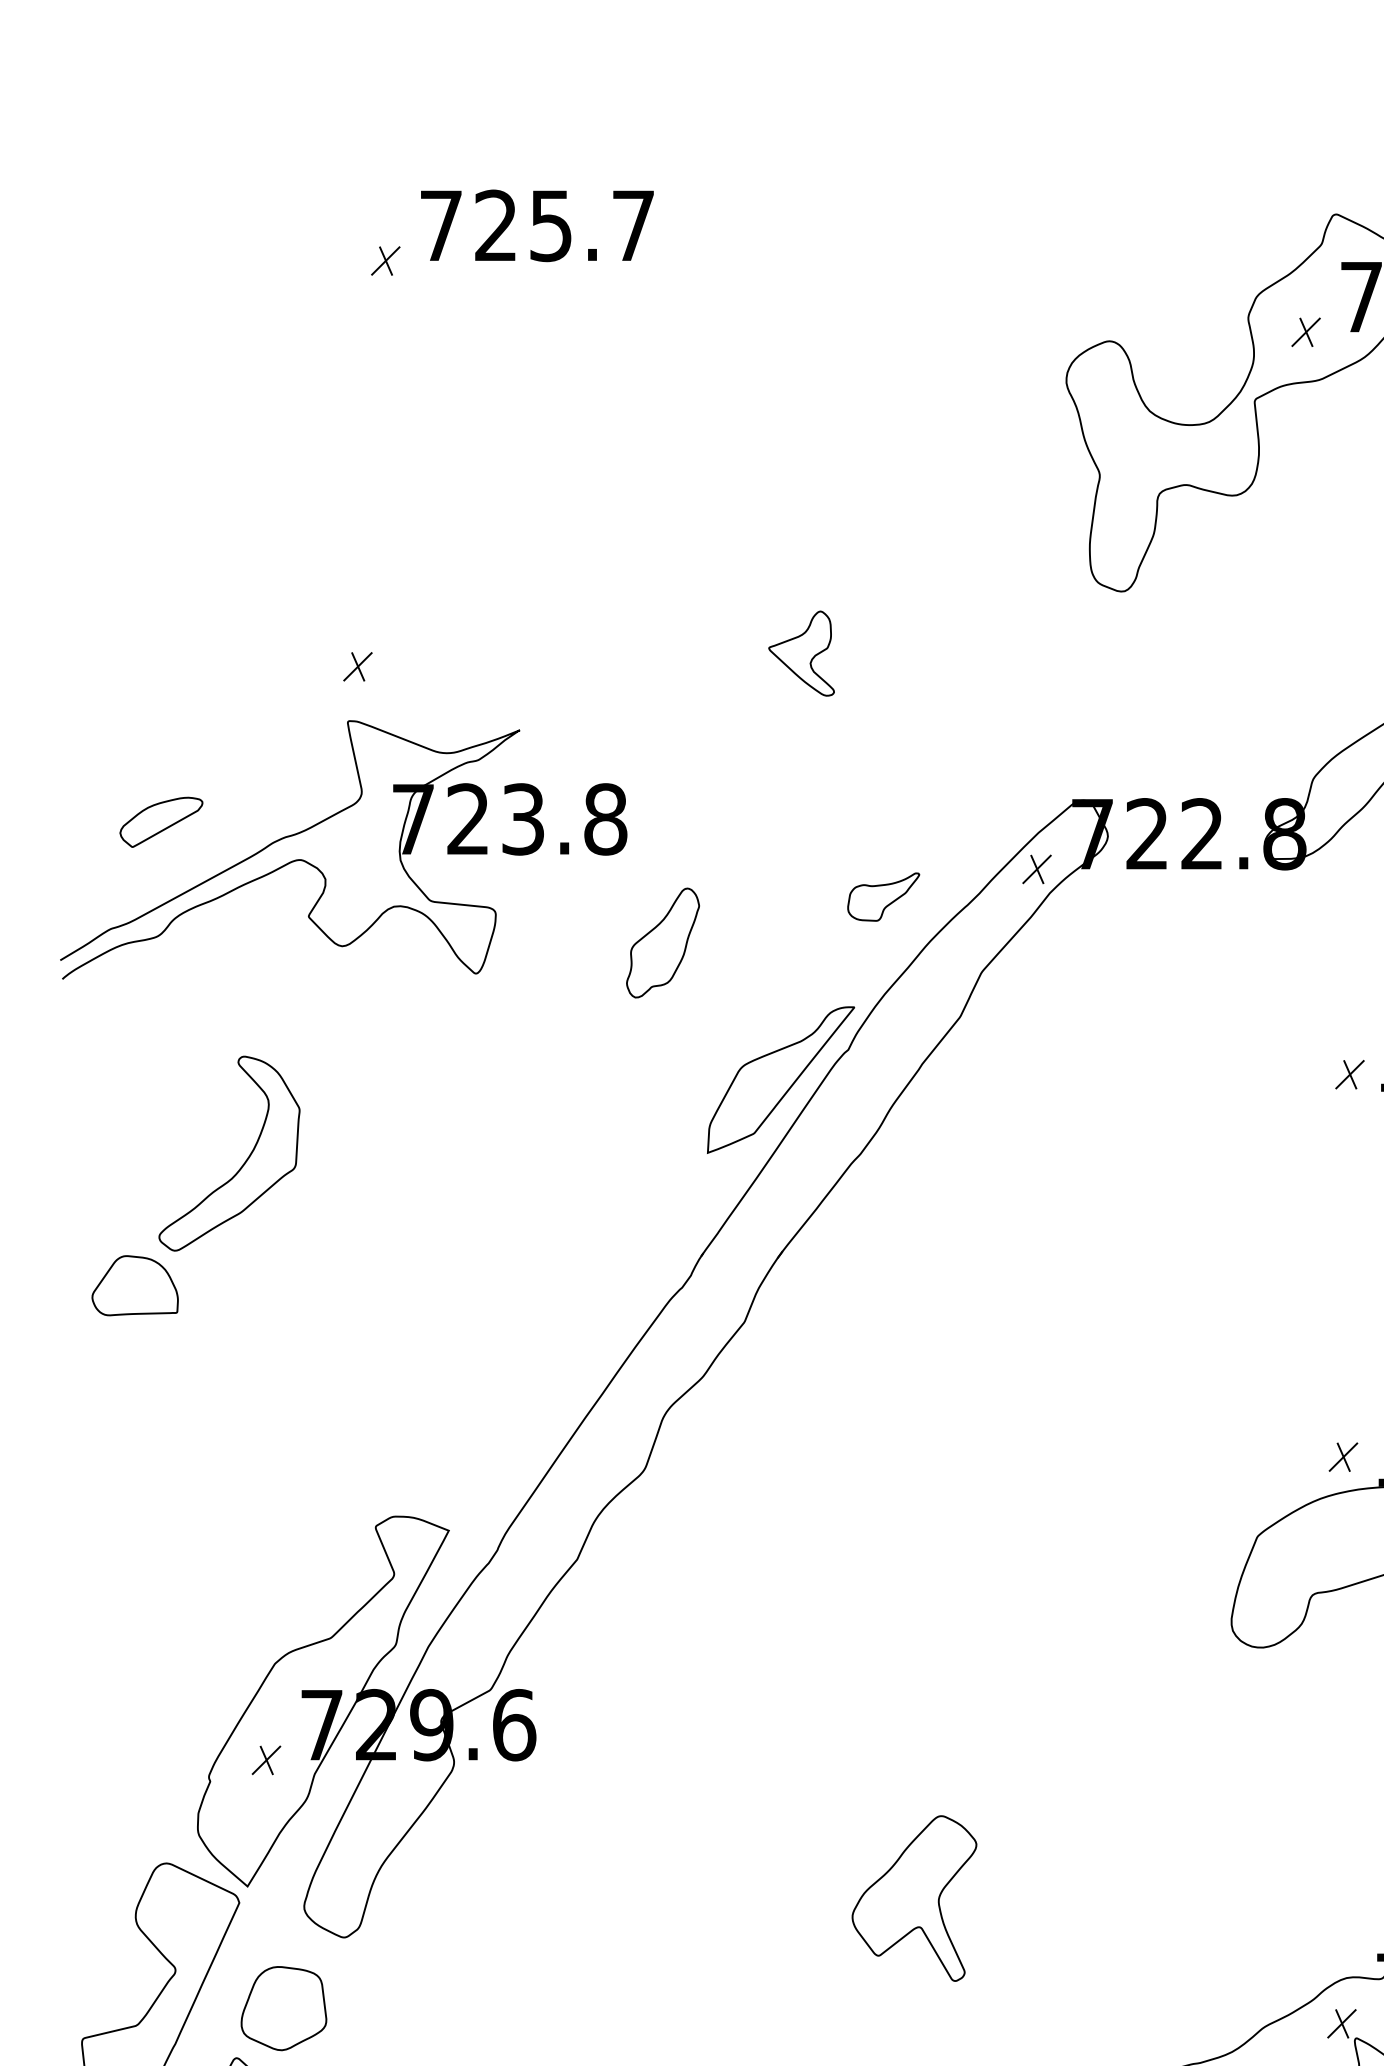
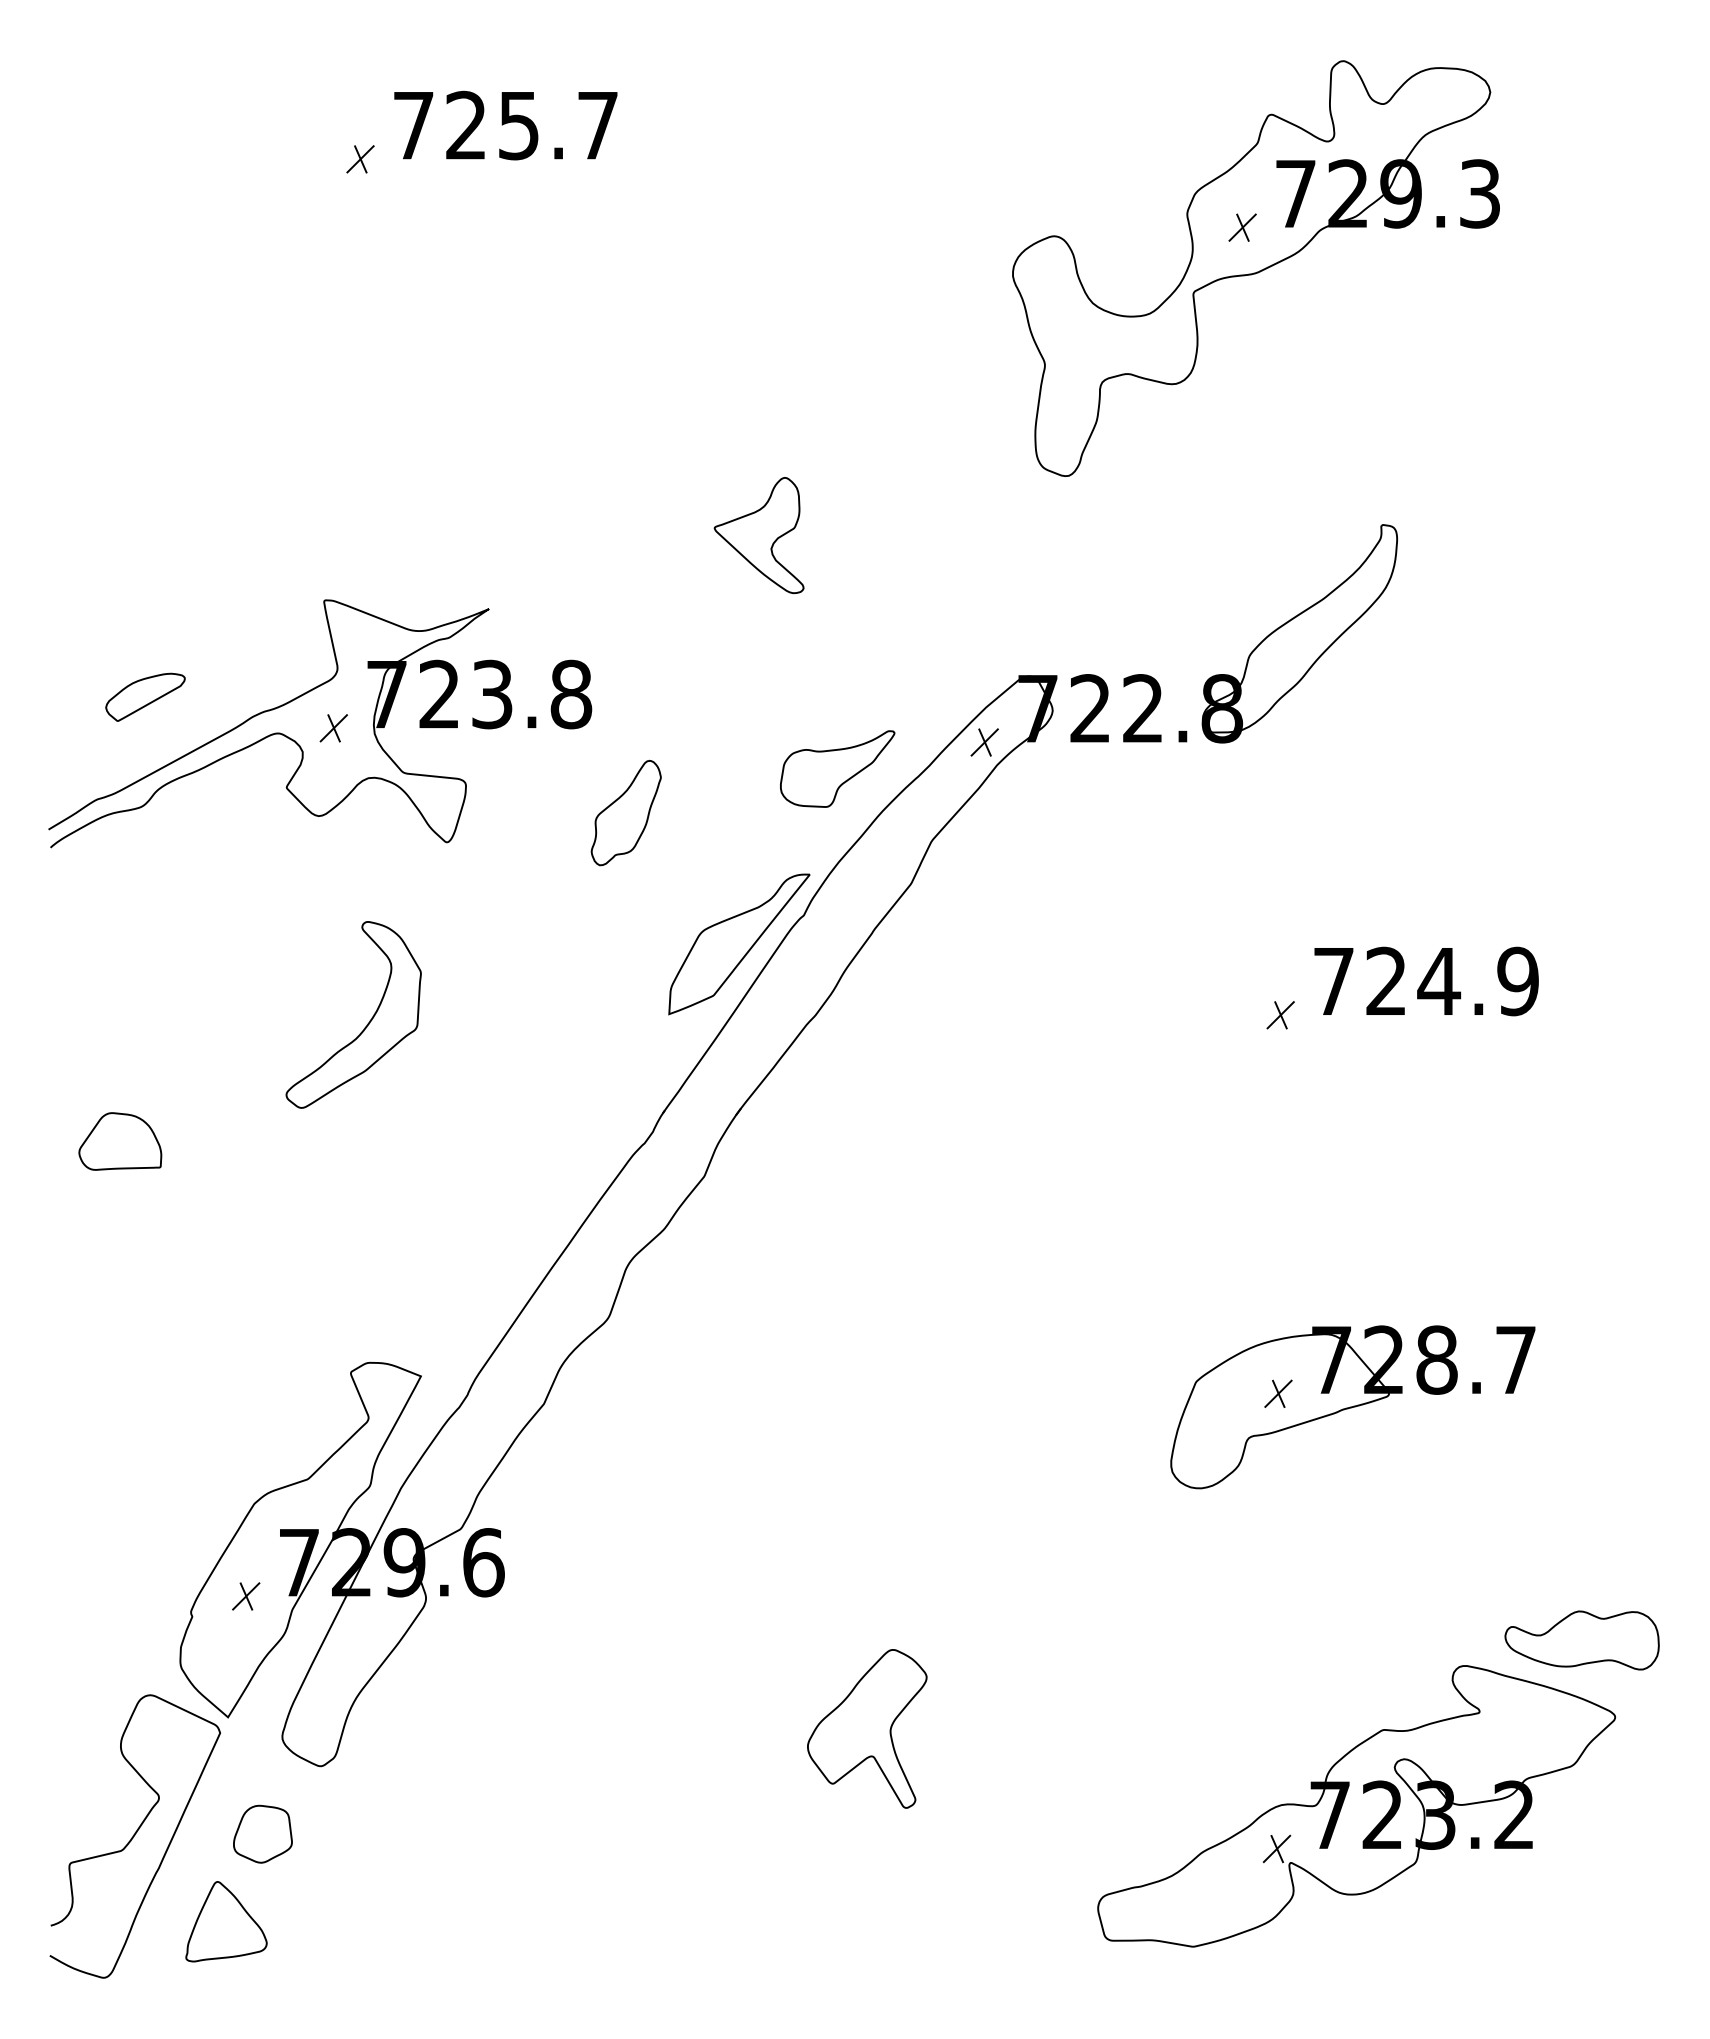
part: (800, 653) -> (758, 535), size x1.43
part: (357, 667) -> (333, 728), moved
part: (883, 896) -> (837, 768), size x1.67
part: (1349, 1074) -> (1280, 1015), moved
part: (243, 1162) -> (367, 1023), moved
part: (1343, 1456) -> (1278, 1393), moved
part: (283, 2007) -> (262, 1833), size x0.71

